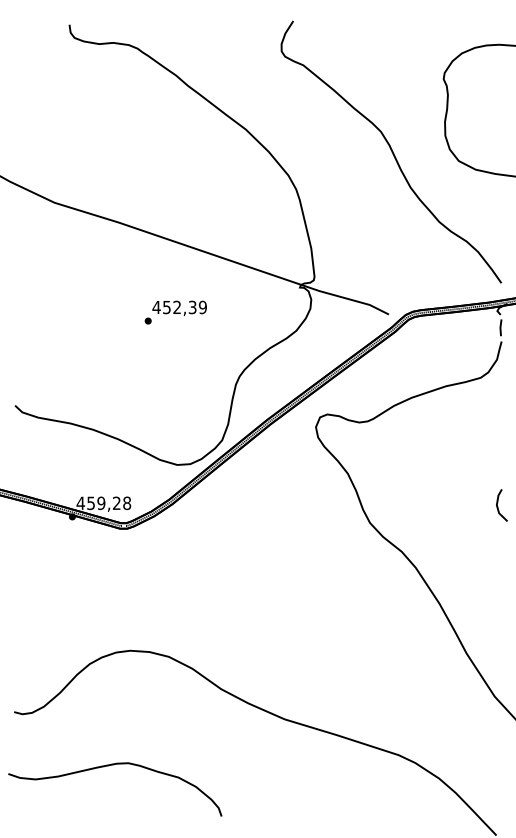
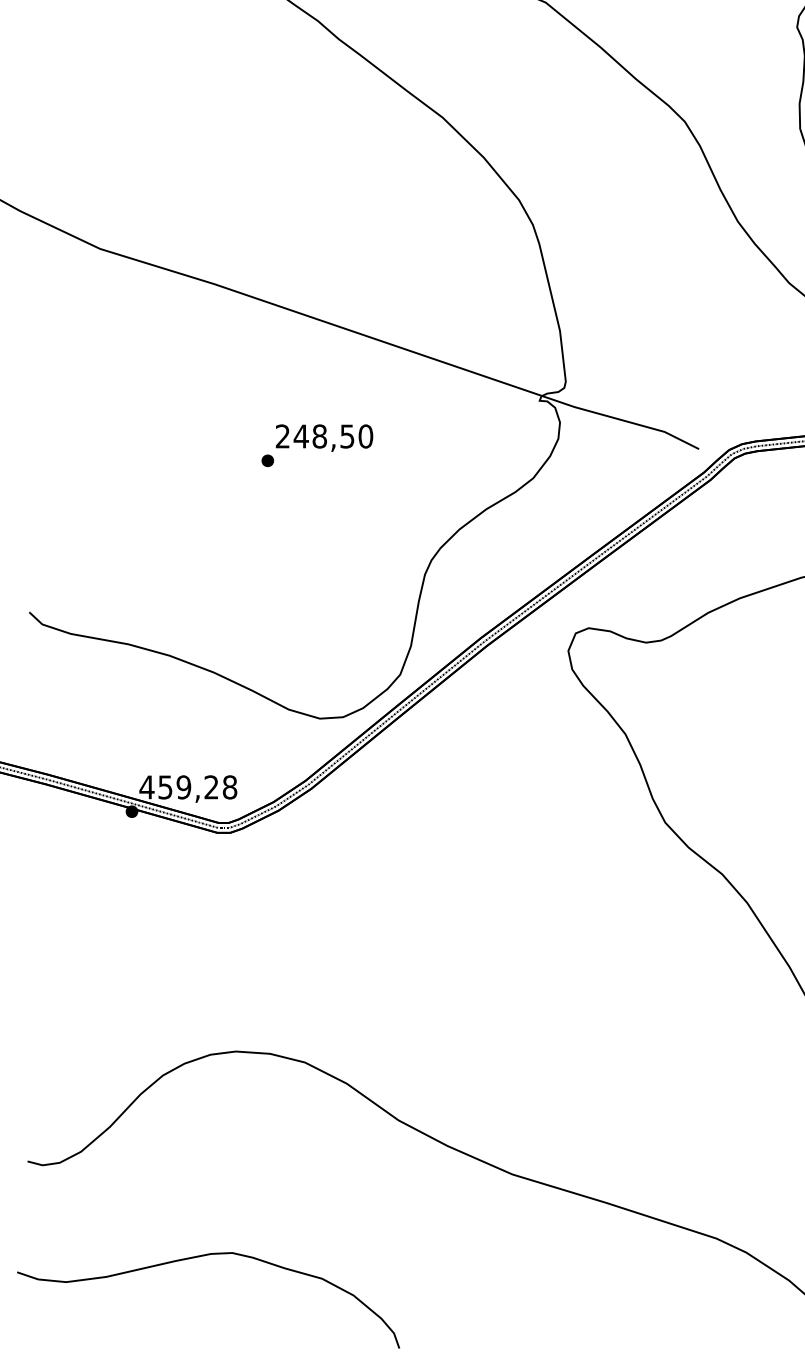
text: (179, 307) -> (323, 436), 452,39 -> 248,50

